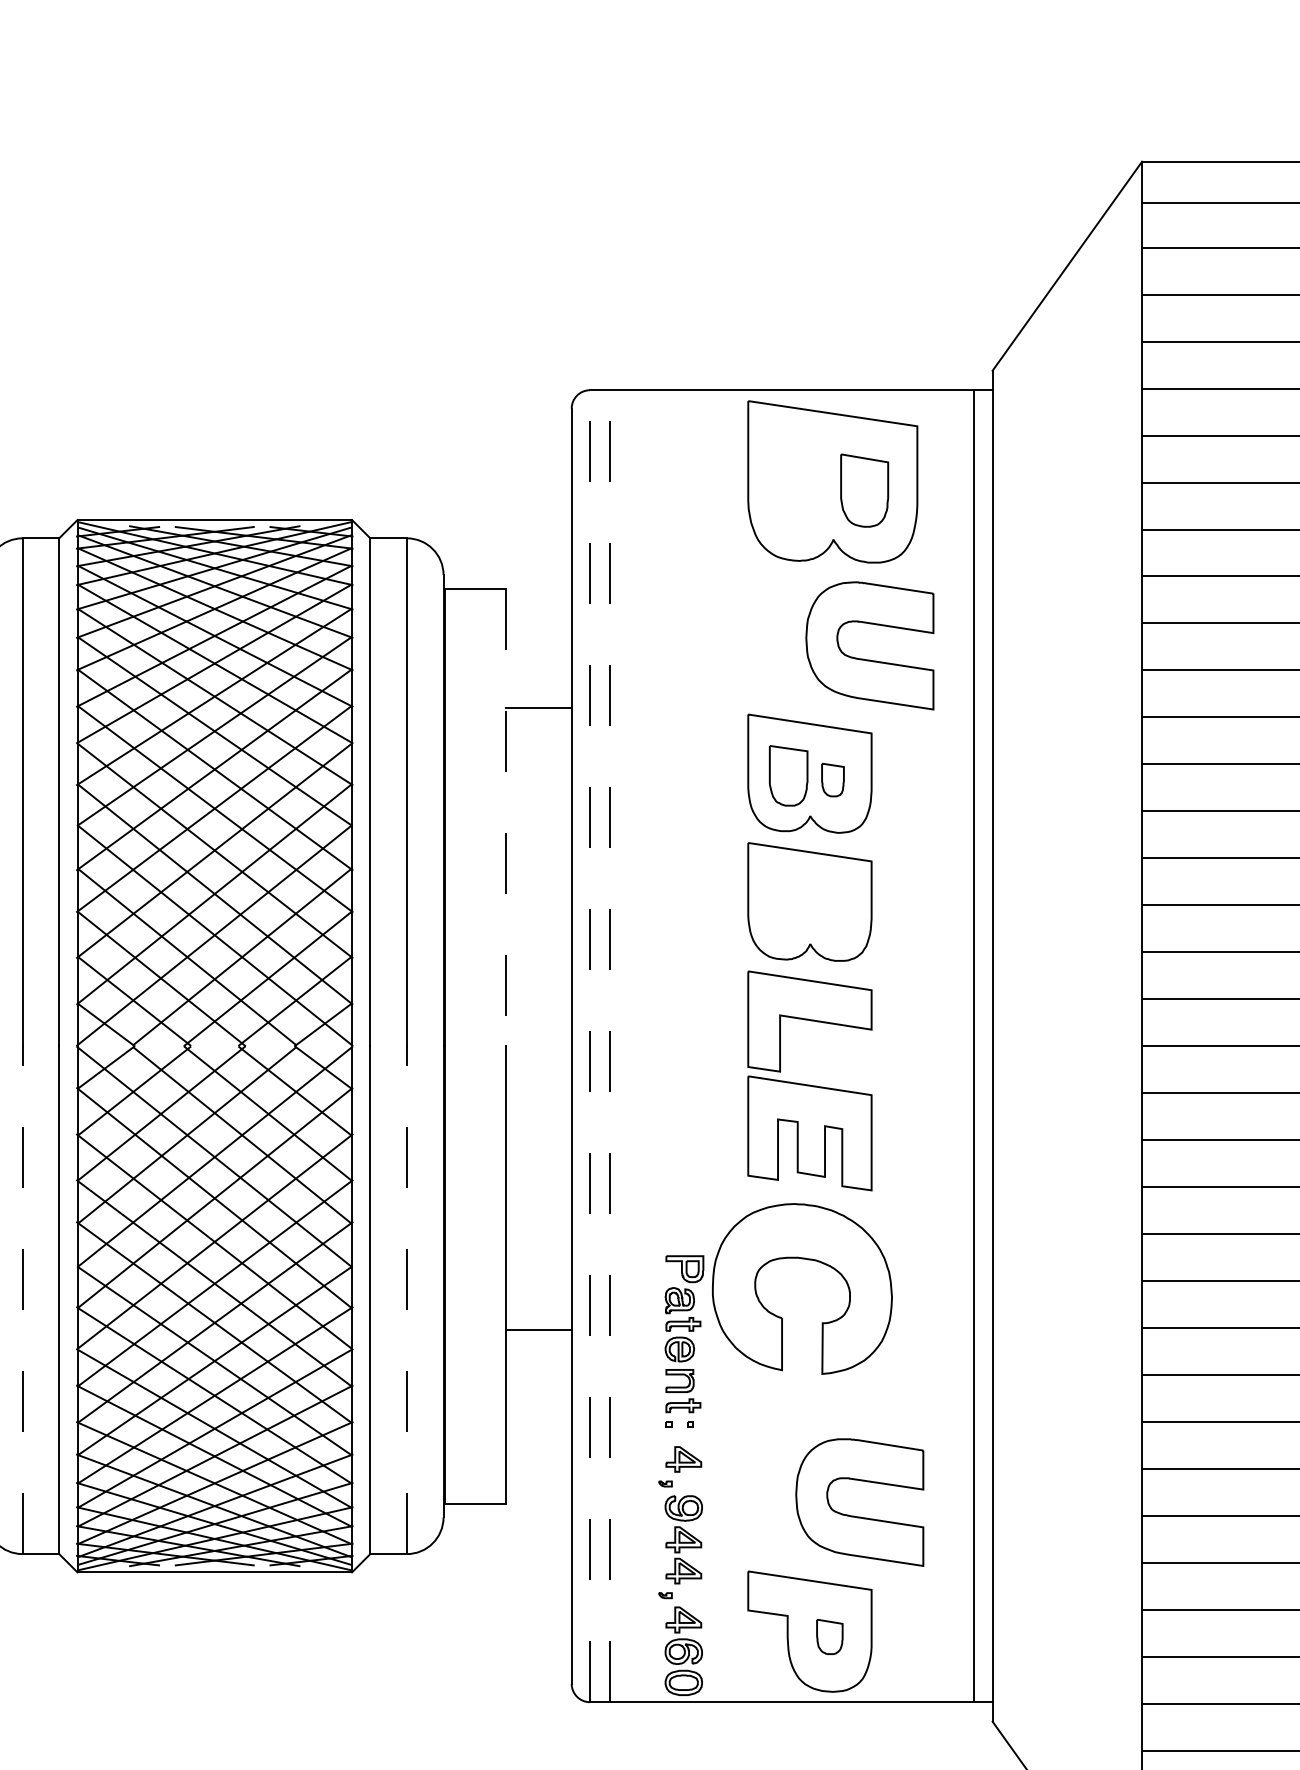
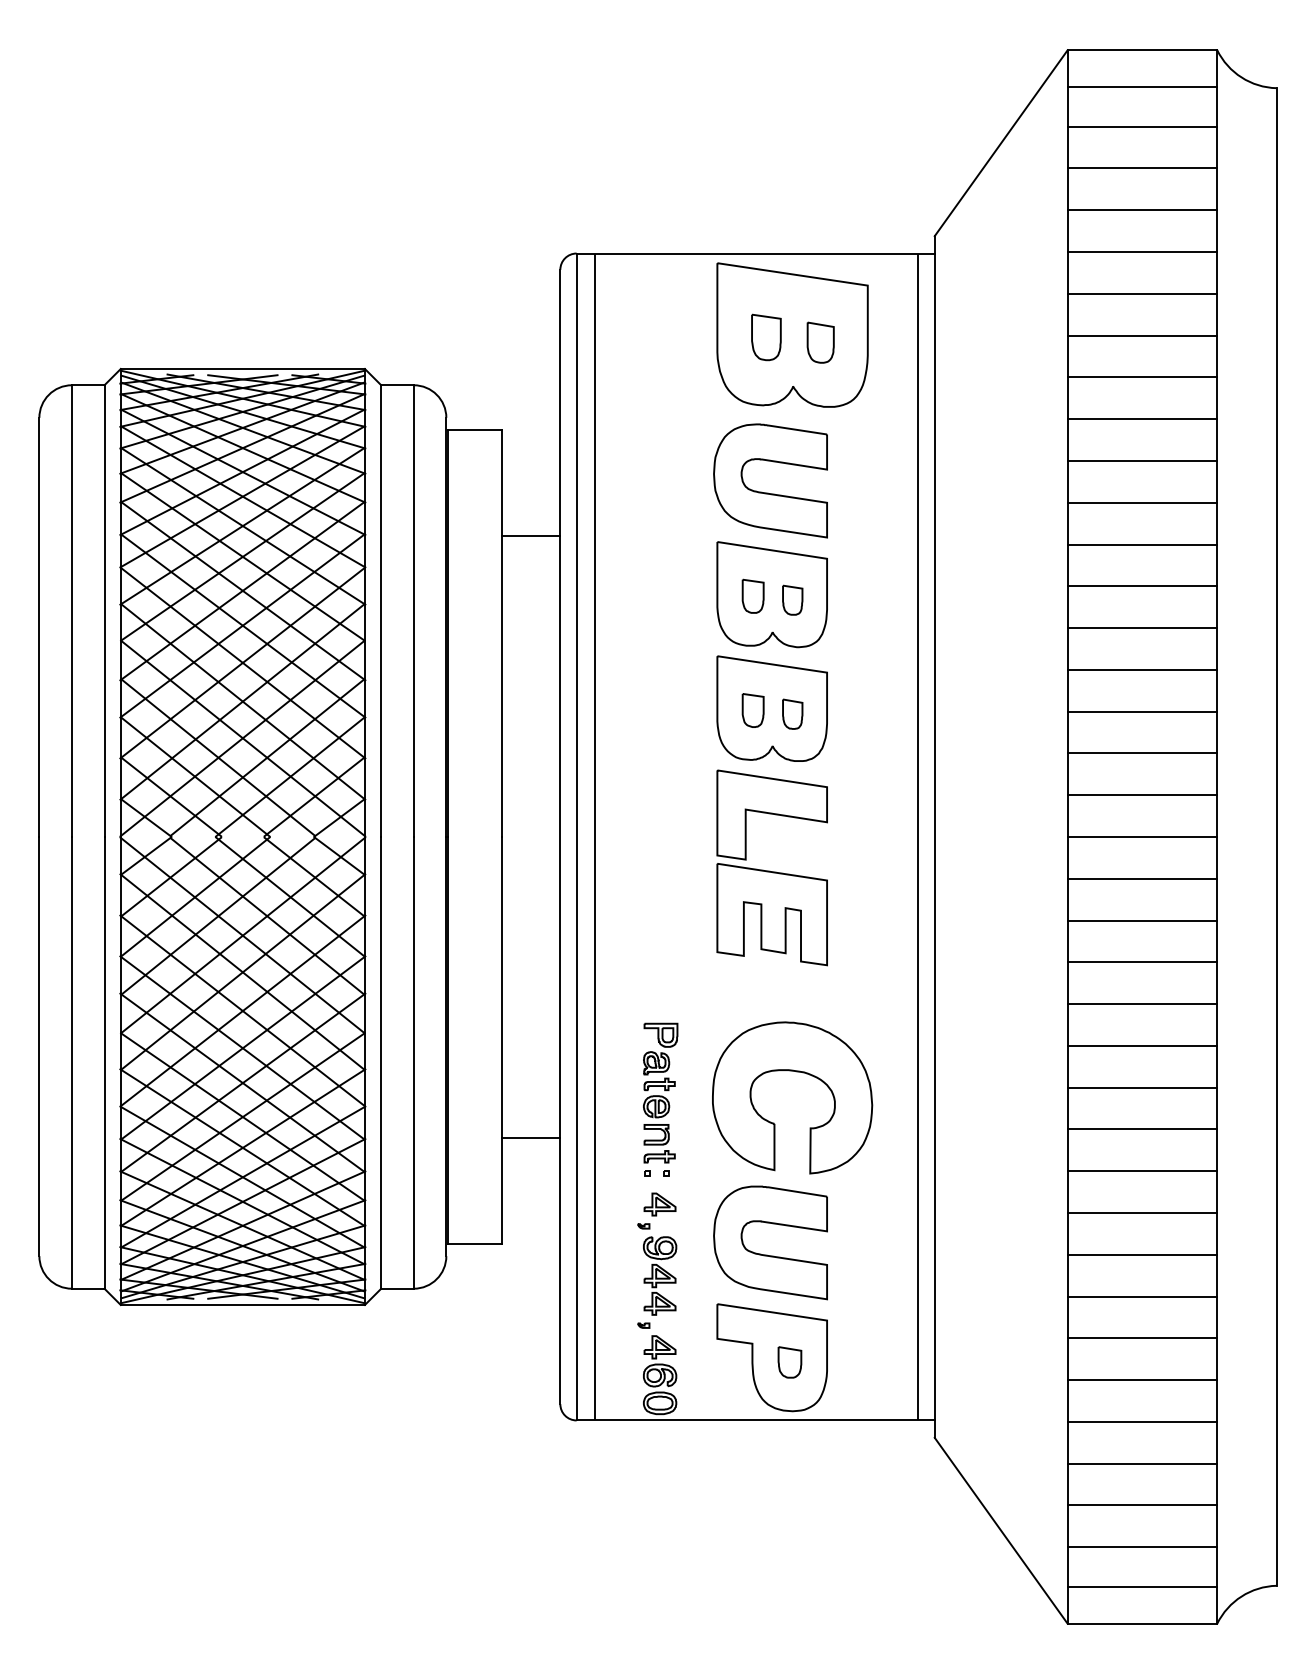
part: (803, 484) -> (766, 337), added
part: (864, 490) -> (820, 342), size x0.62
part: (867, 658) -> (768, 492), moved
part: (787, 774) -> (752, 595), size x0.62
line: (506, 818) -> (502, 634), dashed -> solid
part: (787, 904) -> (752, 710), added
part: (832, 907) -> (792, 713), added
line: (589, 1045) -> (576, 836), dashed -> solid
line: (610, 1045) -> (594, 836), dashed -> solid
part: (806, 1260) -> (796, 1072), moved
line: (22, 1299) -> (71, 1062), dashed -> solid
line: (406, 1299) -> (413, 1062), dashed -> solid
line: (539, 1330) -> (531, 1138), moved
part: (856, 1515) -> (767, 1254), moved

